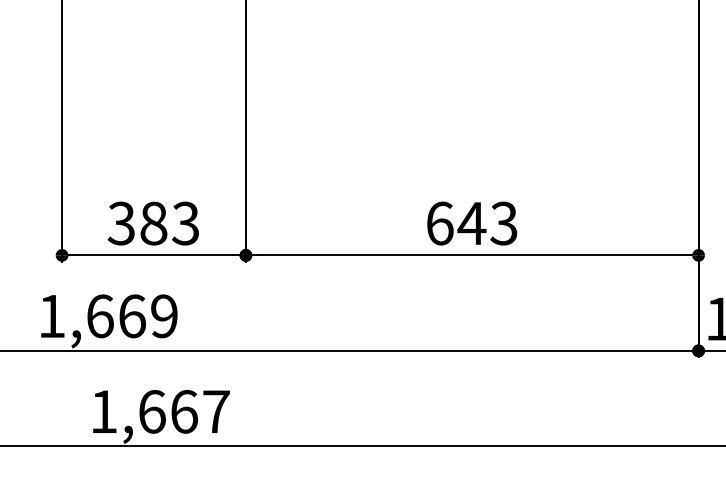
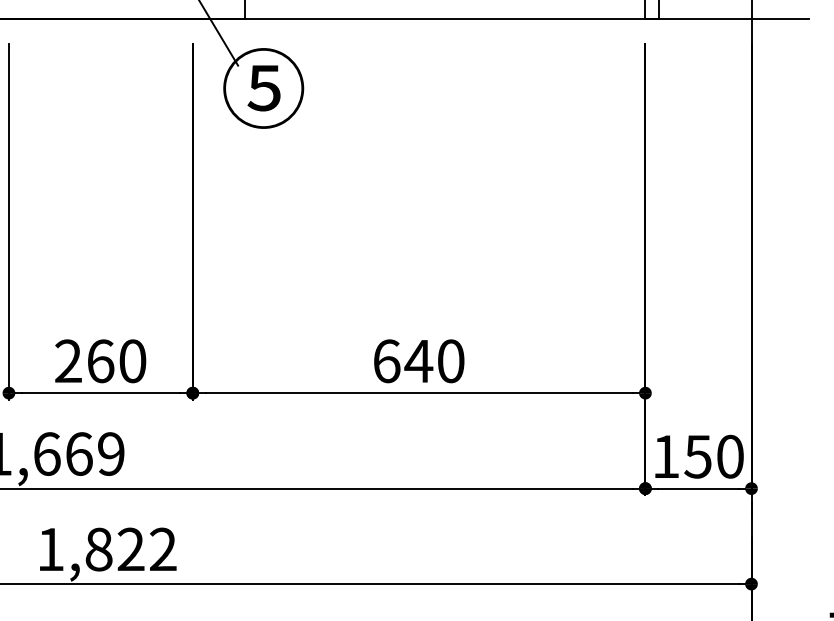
text: (153, 223) -> (100, 361), 383 -> 260
text: (503, 223) -> (450, 361), 643 -> 640
text: (183, 411) -> (130, 549), 1,667 -> 1,822

